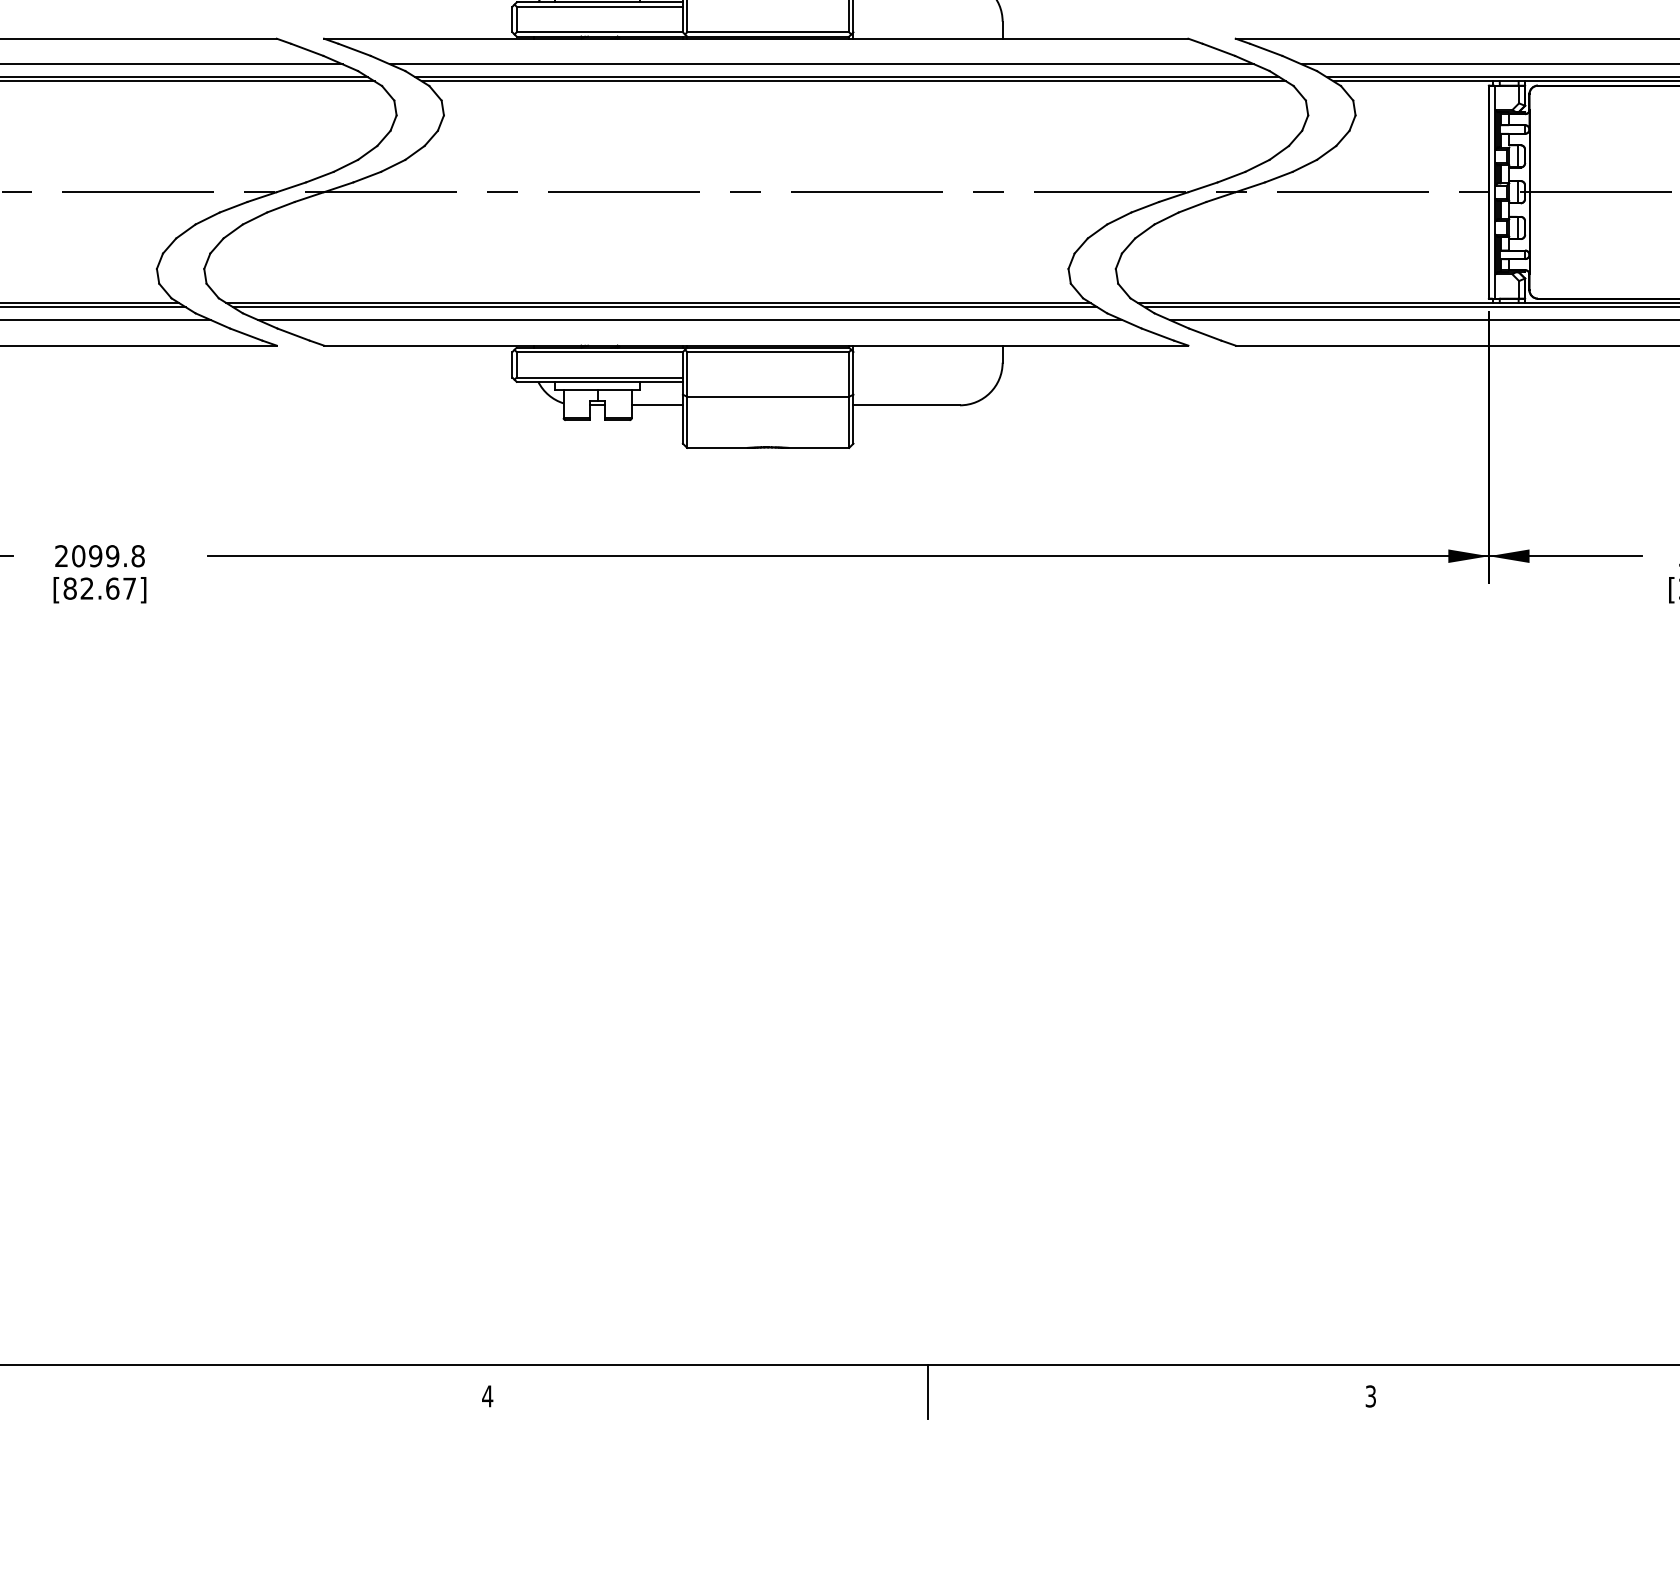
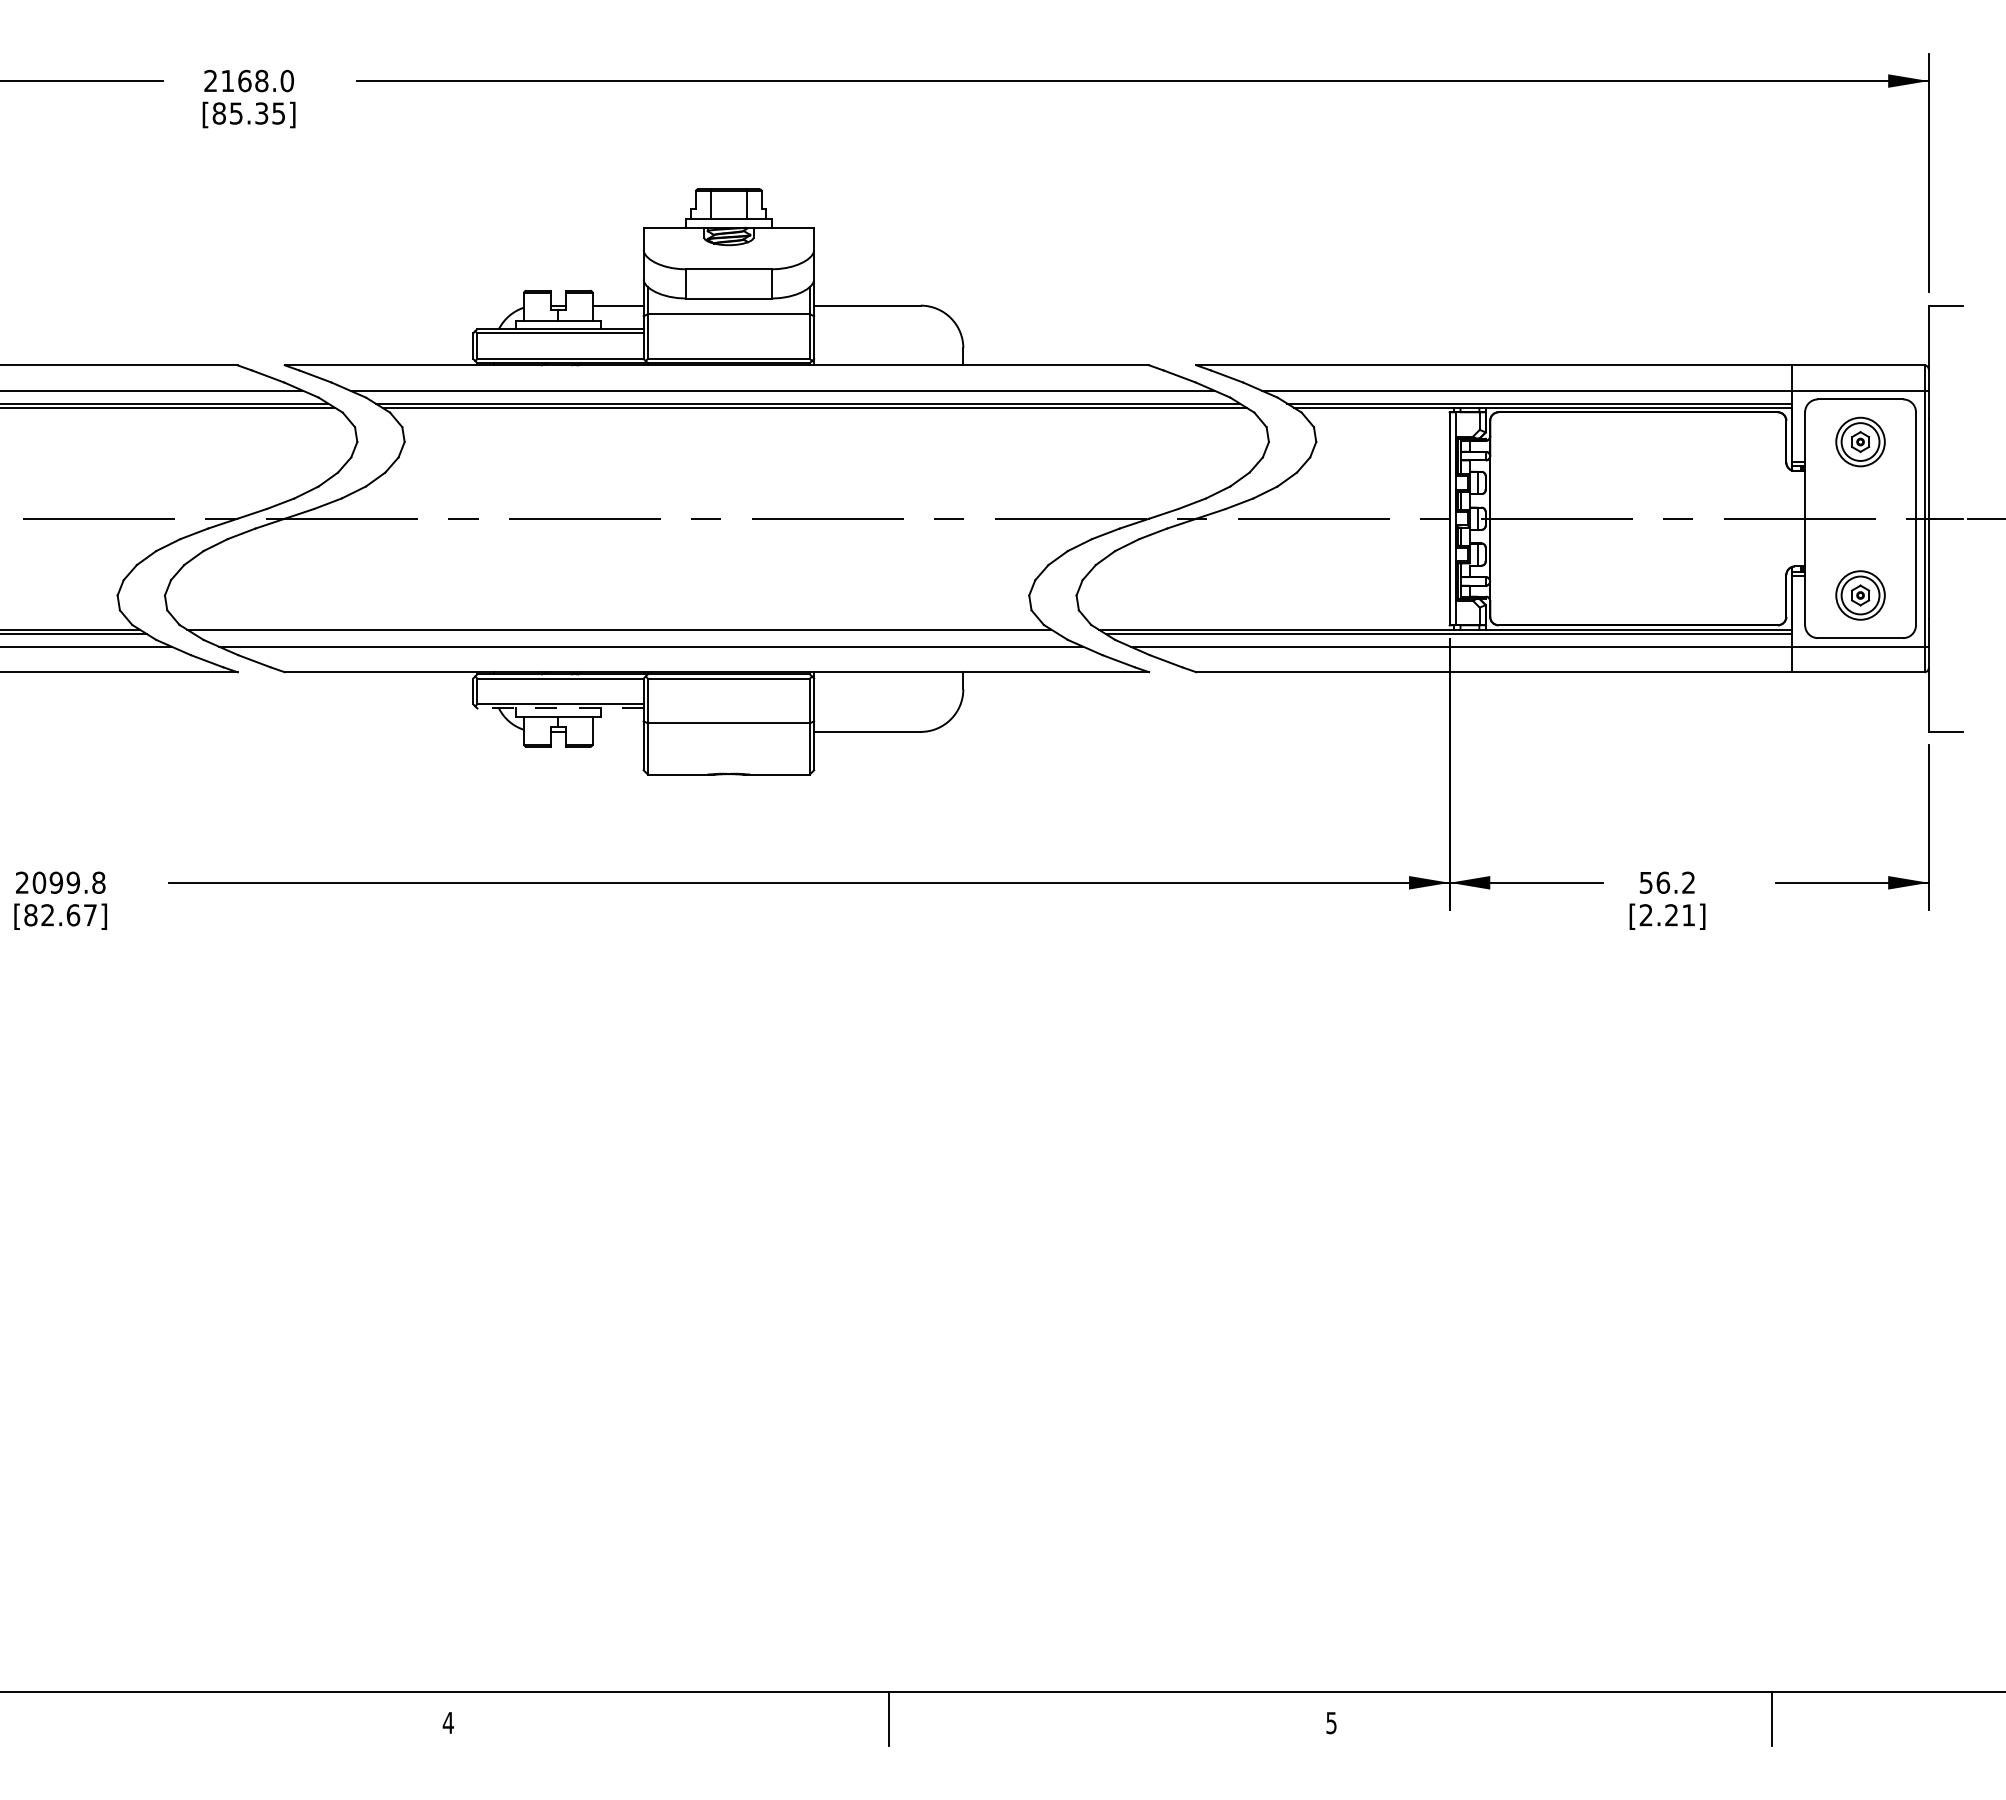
line: (664, 306) -> (625, 633), removed
line: (599, 381) -> (560, 708), solid -> dashed
line: (656, 404) -> (617, 731), removed
text: (1370, 1395) -> (1331, 1722), 3 -> 5

